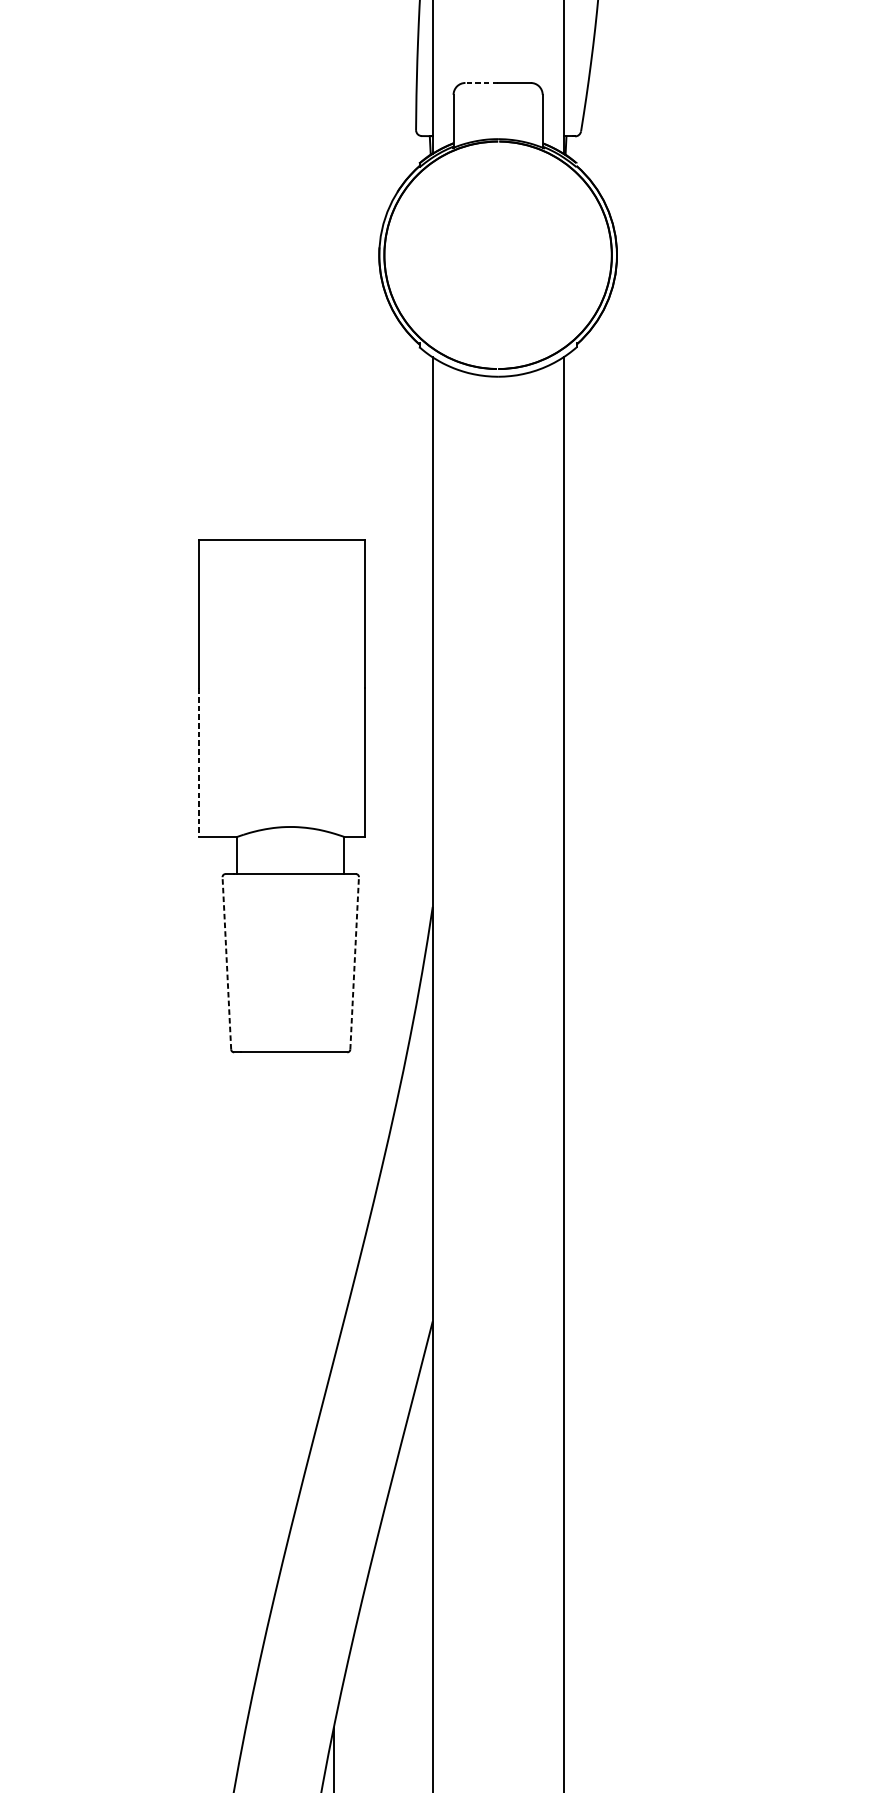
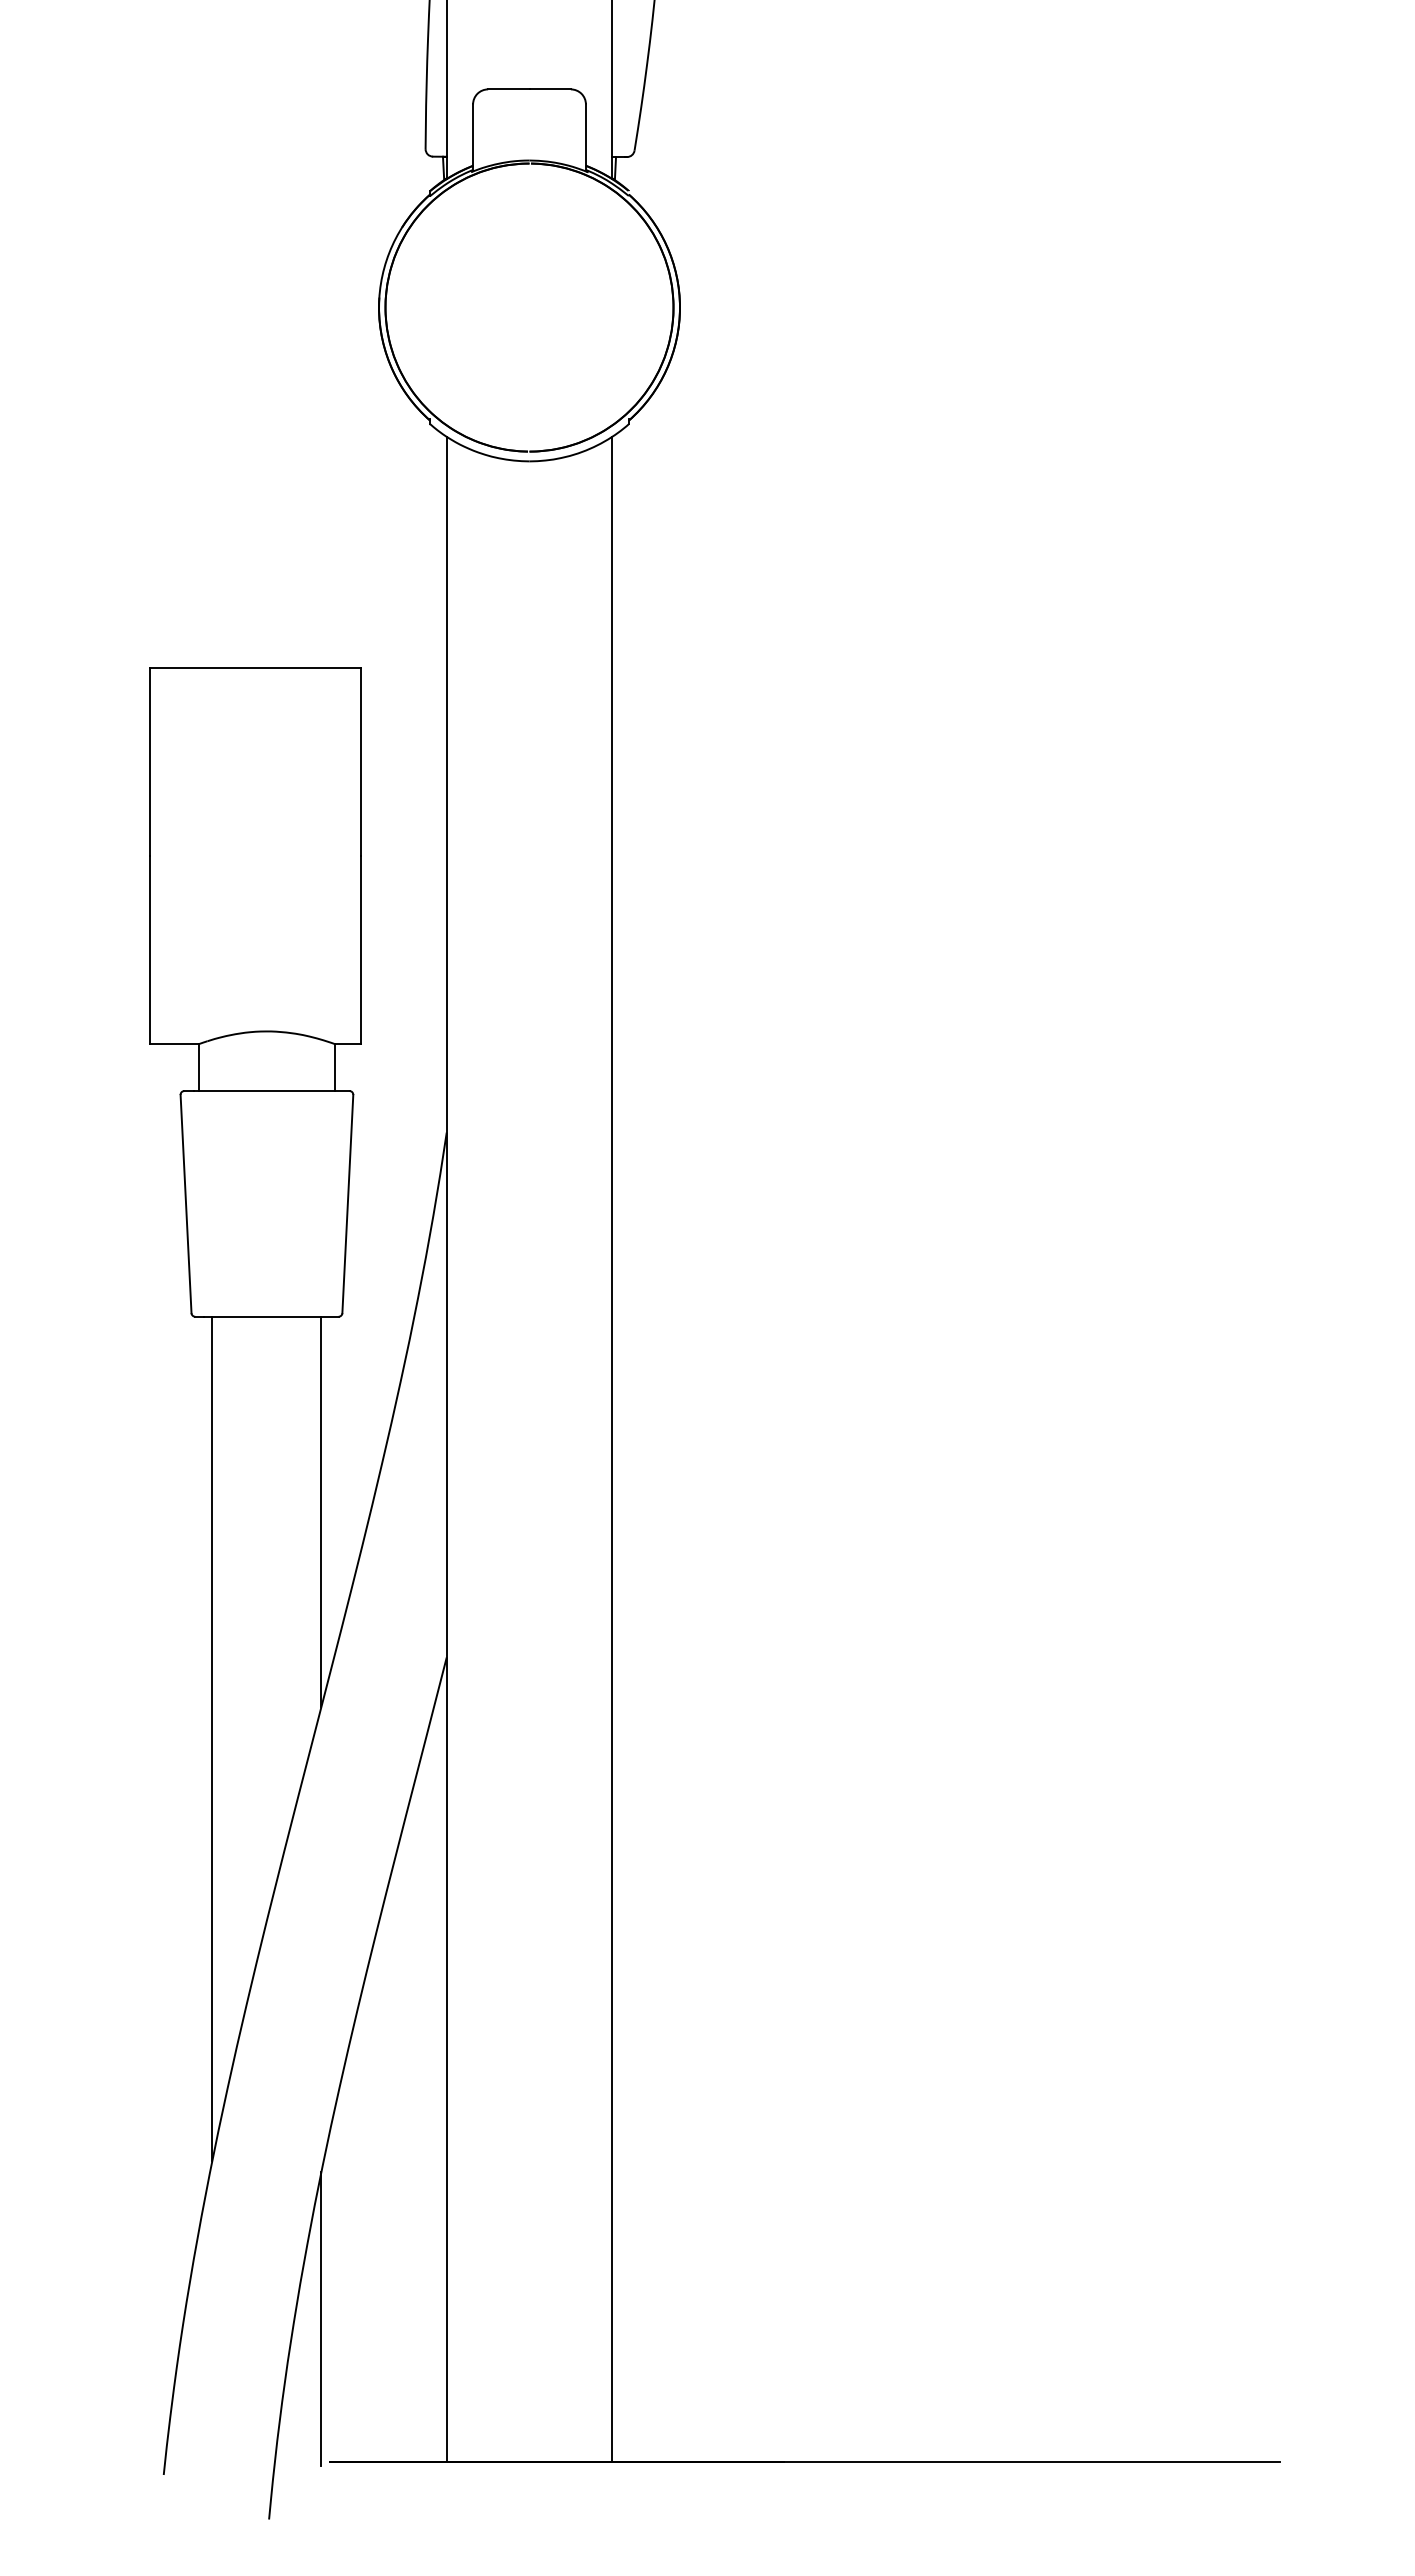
line: (481, 83) -> (508, 89), dashed -> solid
line: (198, 763) -> (150, 950), dashed -> solid
line: (227, 962) -> (186, 1203), dashed -> solid
line: (354, 962) -> (347, 1203), dashed -> solid
line: (333, 1206) -> (321, 1511), added
line: (247, 1385) -> (212, 1738), added

